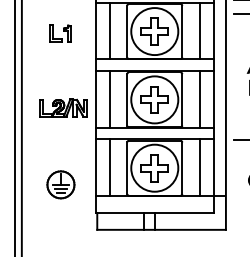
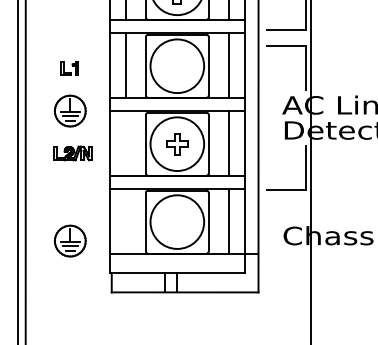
part: (154, 30) -> (177, 65), removed
part: (60, 33) -> (69, 68), size x0.7
part: (61, 70) -> (70, 110), added
line: (110, 99) -> (126, 143), removed
part: (154, 99) -> (177, 143), size x0.7
part: (62, 108) -> (72, 153), size x0.7
line: (110, 167) -> (126, 221), removed
part: (154, 167) -> (177, 221), removed

